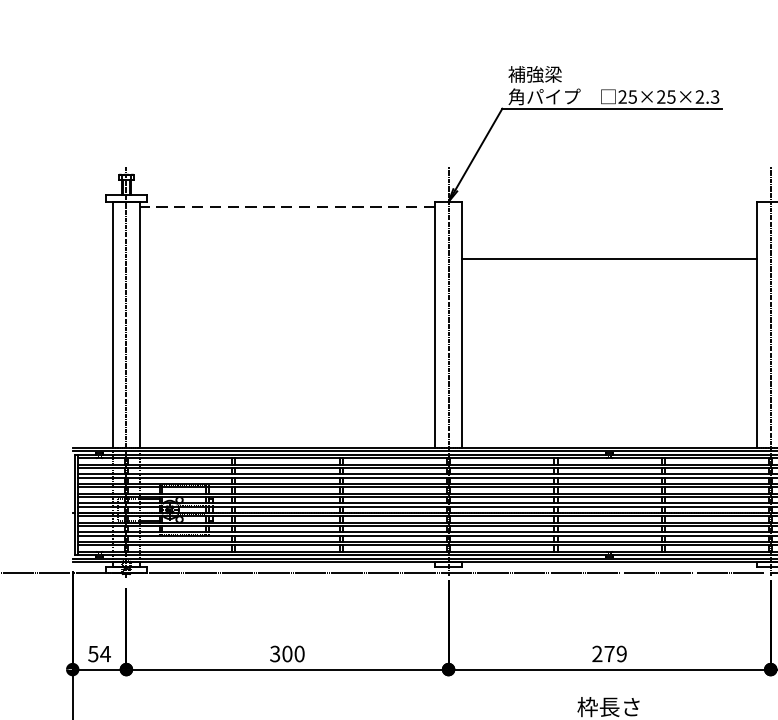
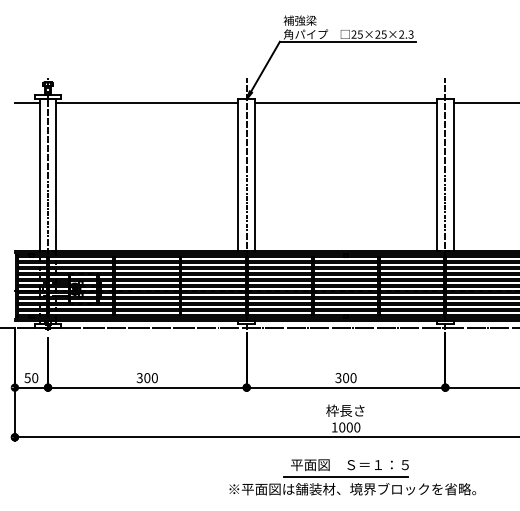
line: (91, 207) -> (26, 102), added
line: (286, 207) -> (146, 102), dashed -> solid
line: (610, 259) -> (346, 102), moved
text: (104, 654) -> (34, 378), 54 -> 50
text: (608, 654) -> (345, 378), 279 -> 300

